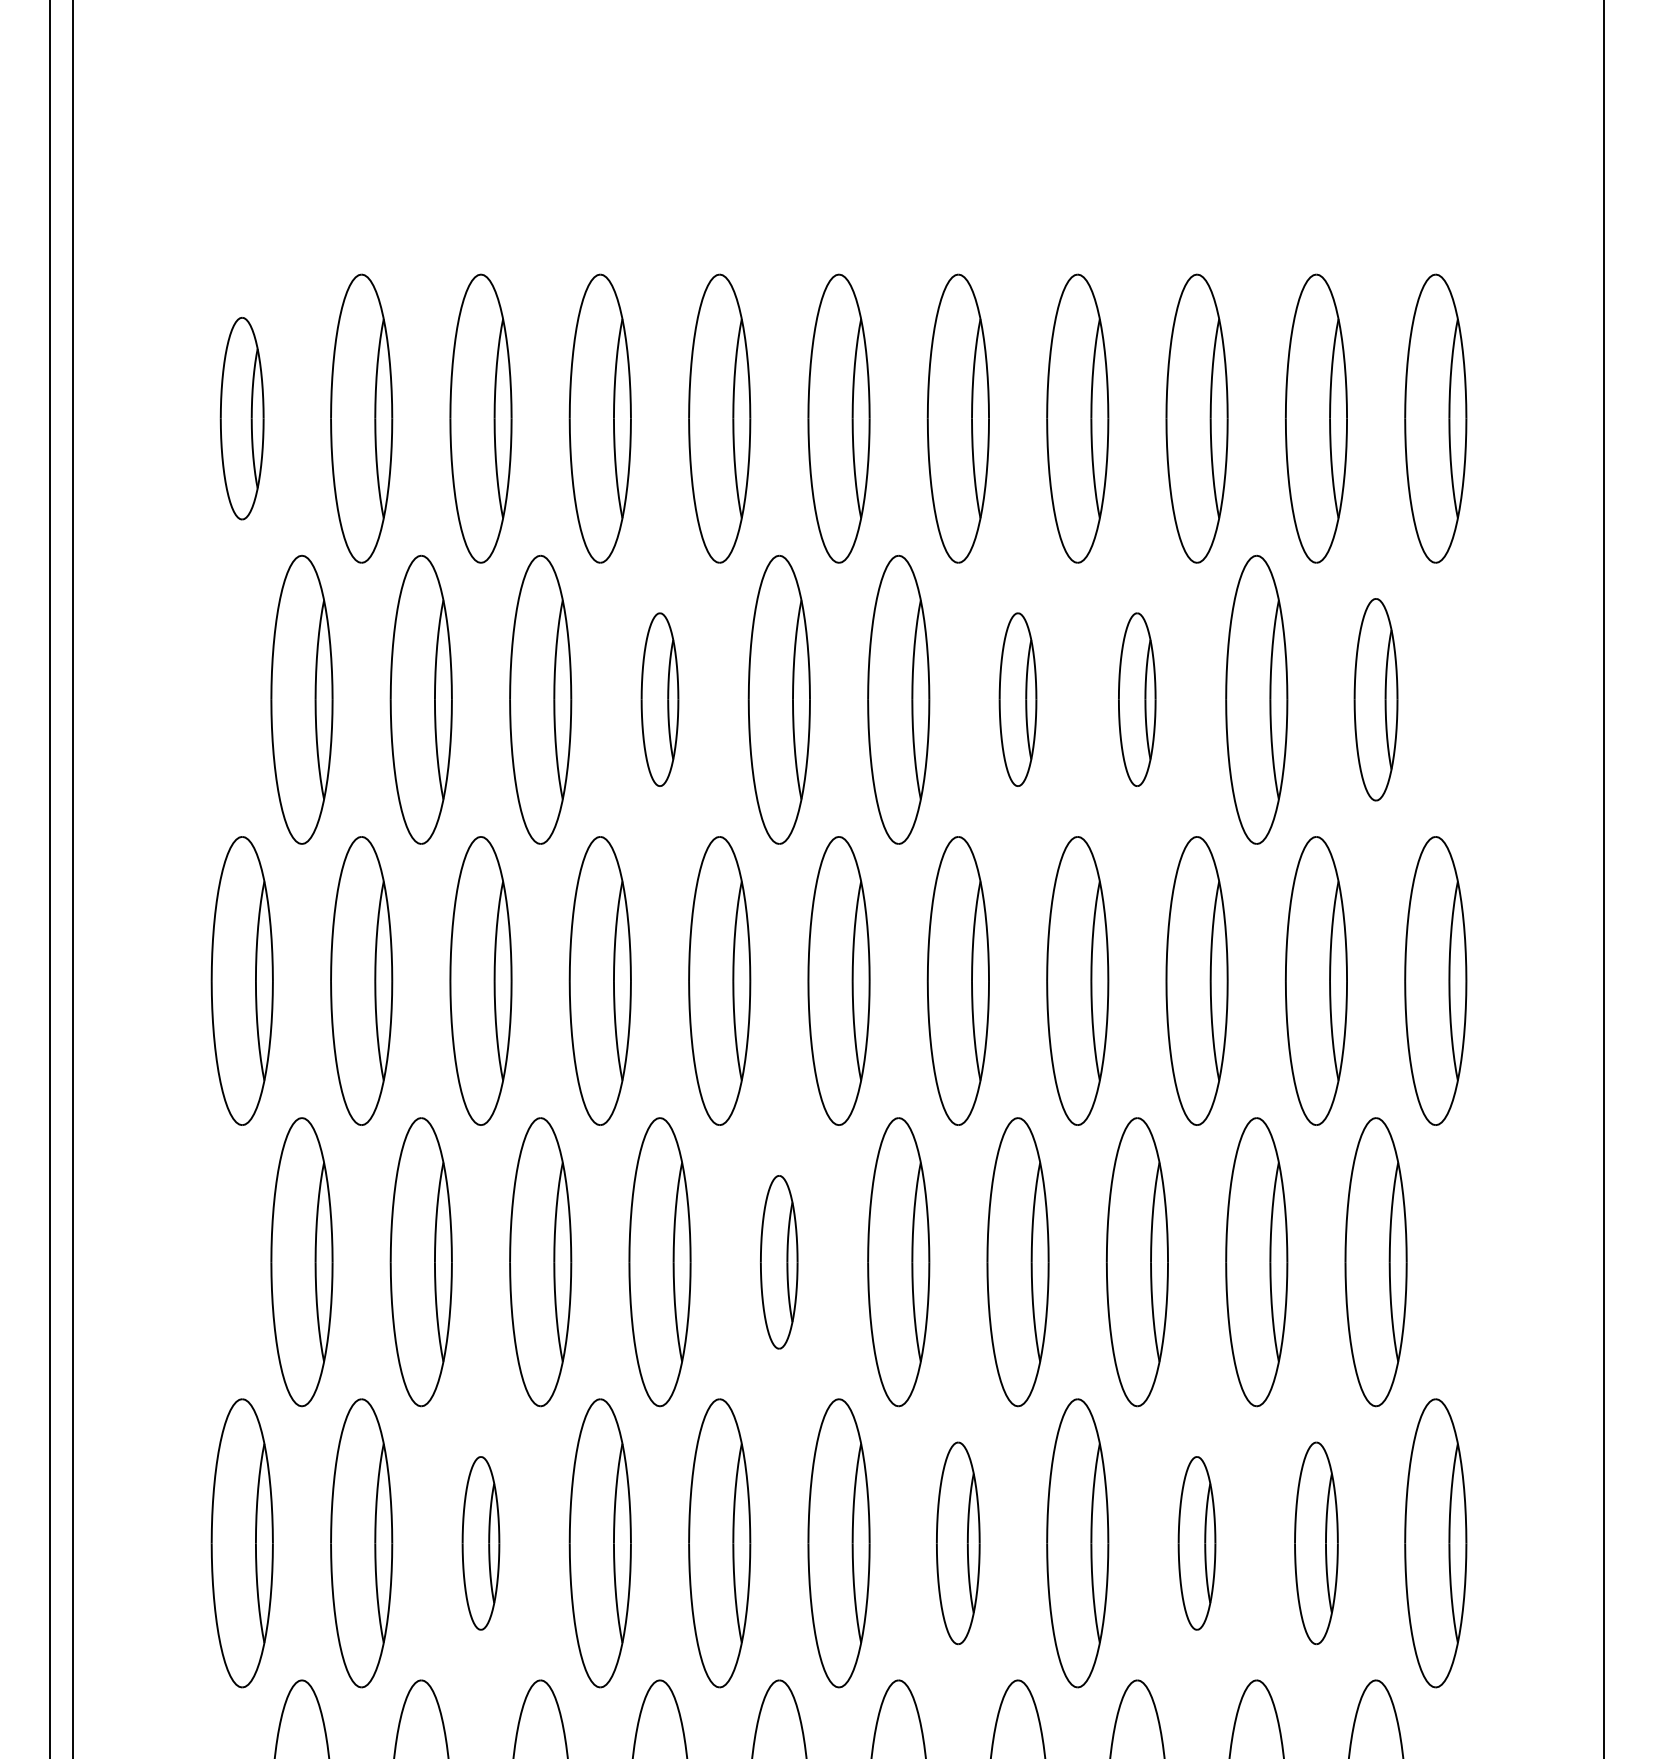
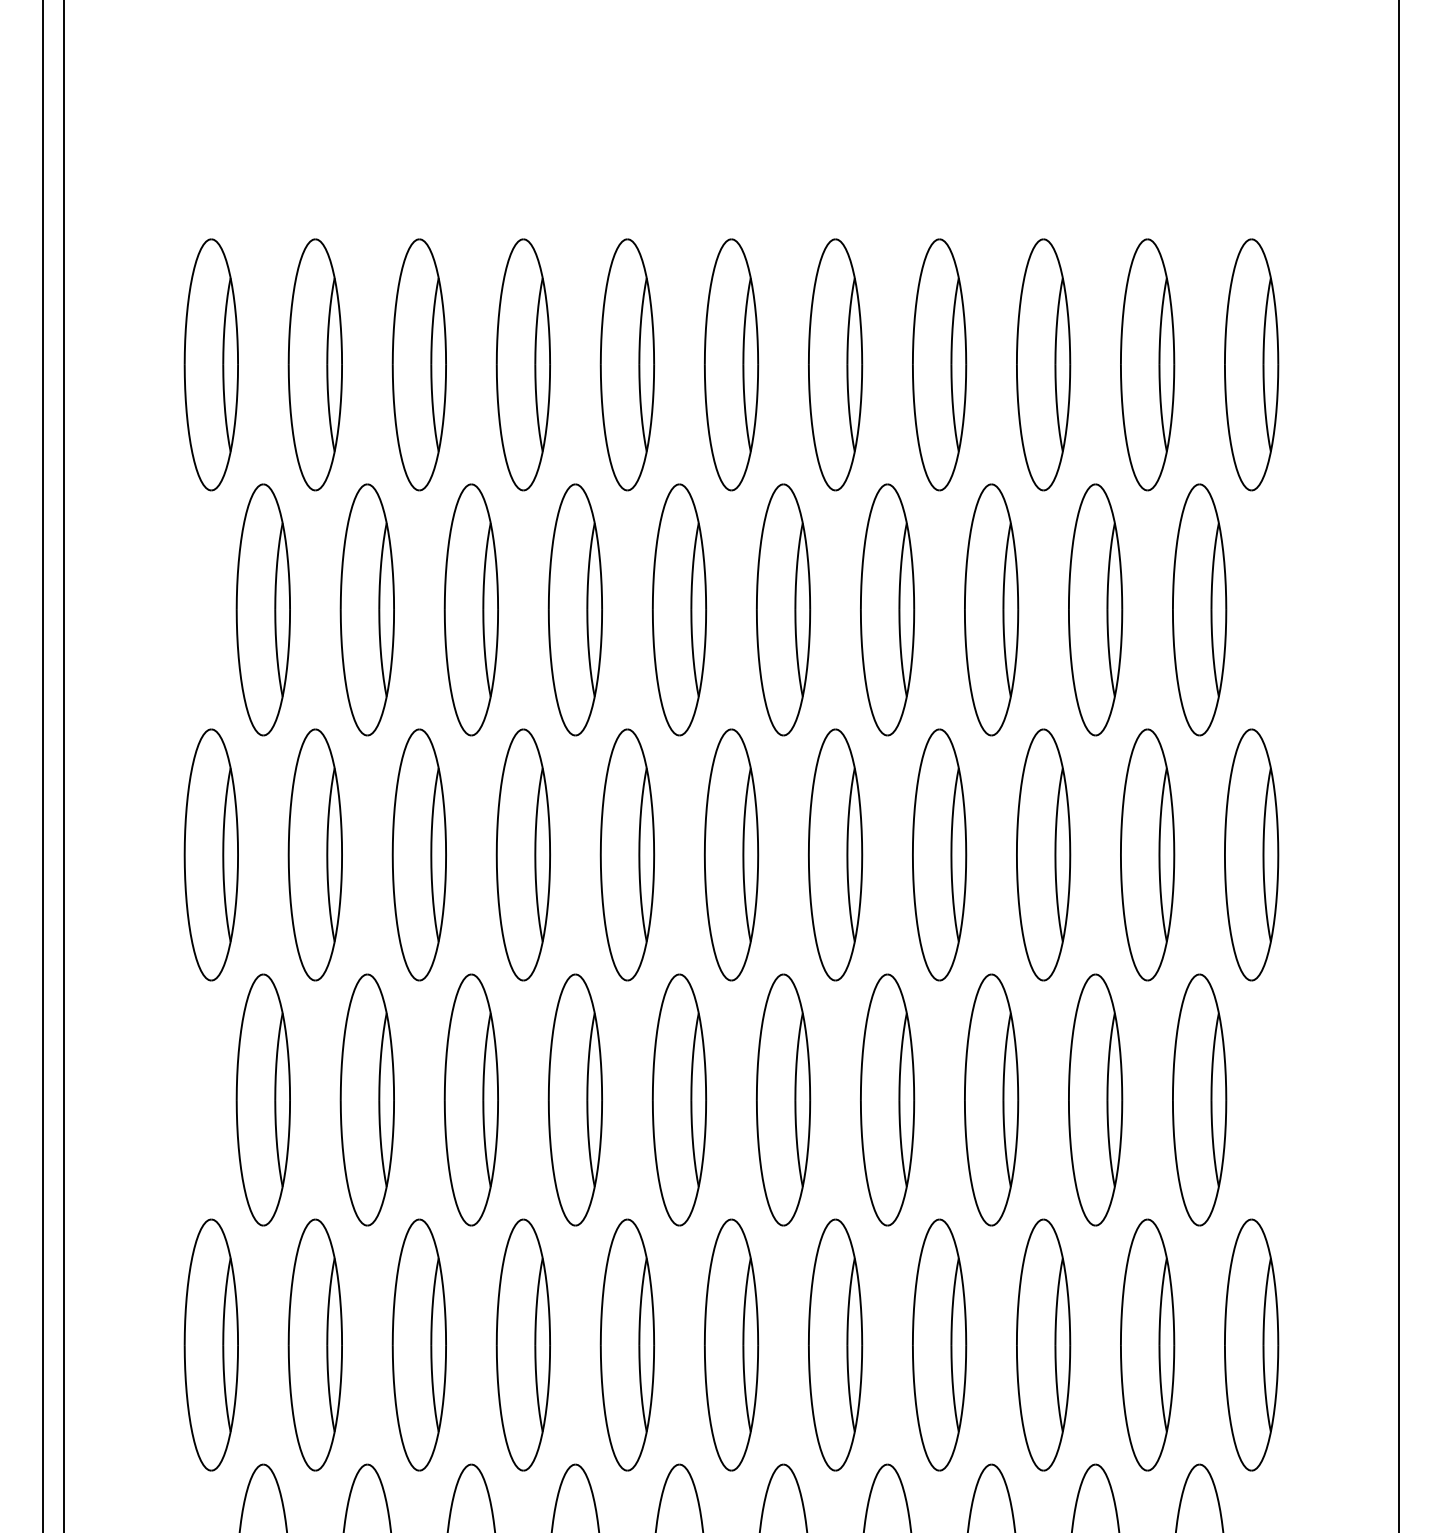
part: (241, 418) -> (210, 364), size x1.43
part: (659, 699) -> (575, 609), size x1.67
part: (1017, 699) -> (887, 609), size x1.67
part: (1136, 699) -> (990, 609), size x1.67
part: (1375, 699) -> (1199, 609), size x1.43
part: (778, 1262) -> (678, 1100), size x1.67
part: (480, 1543) -> (418, 1345), size x1.67
part: (957, 1543) -> (834, 1345), size x1.43
part: (1196, 1543) -> (1043, 1345), size x1.67
part: (1316, 1543) -> (1147, 1345), size x1.43

